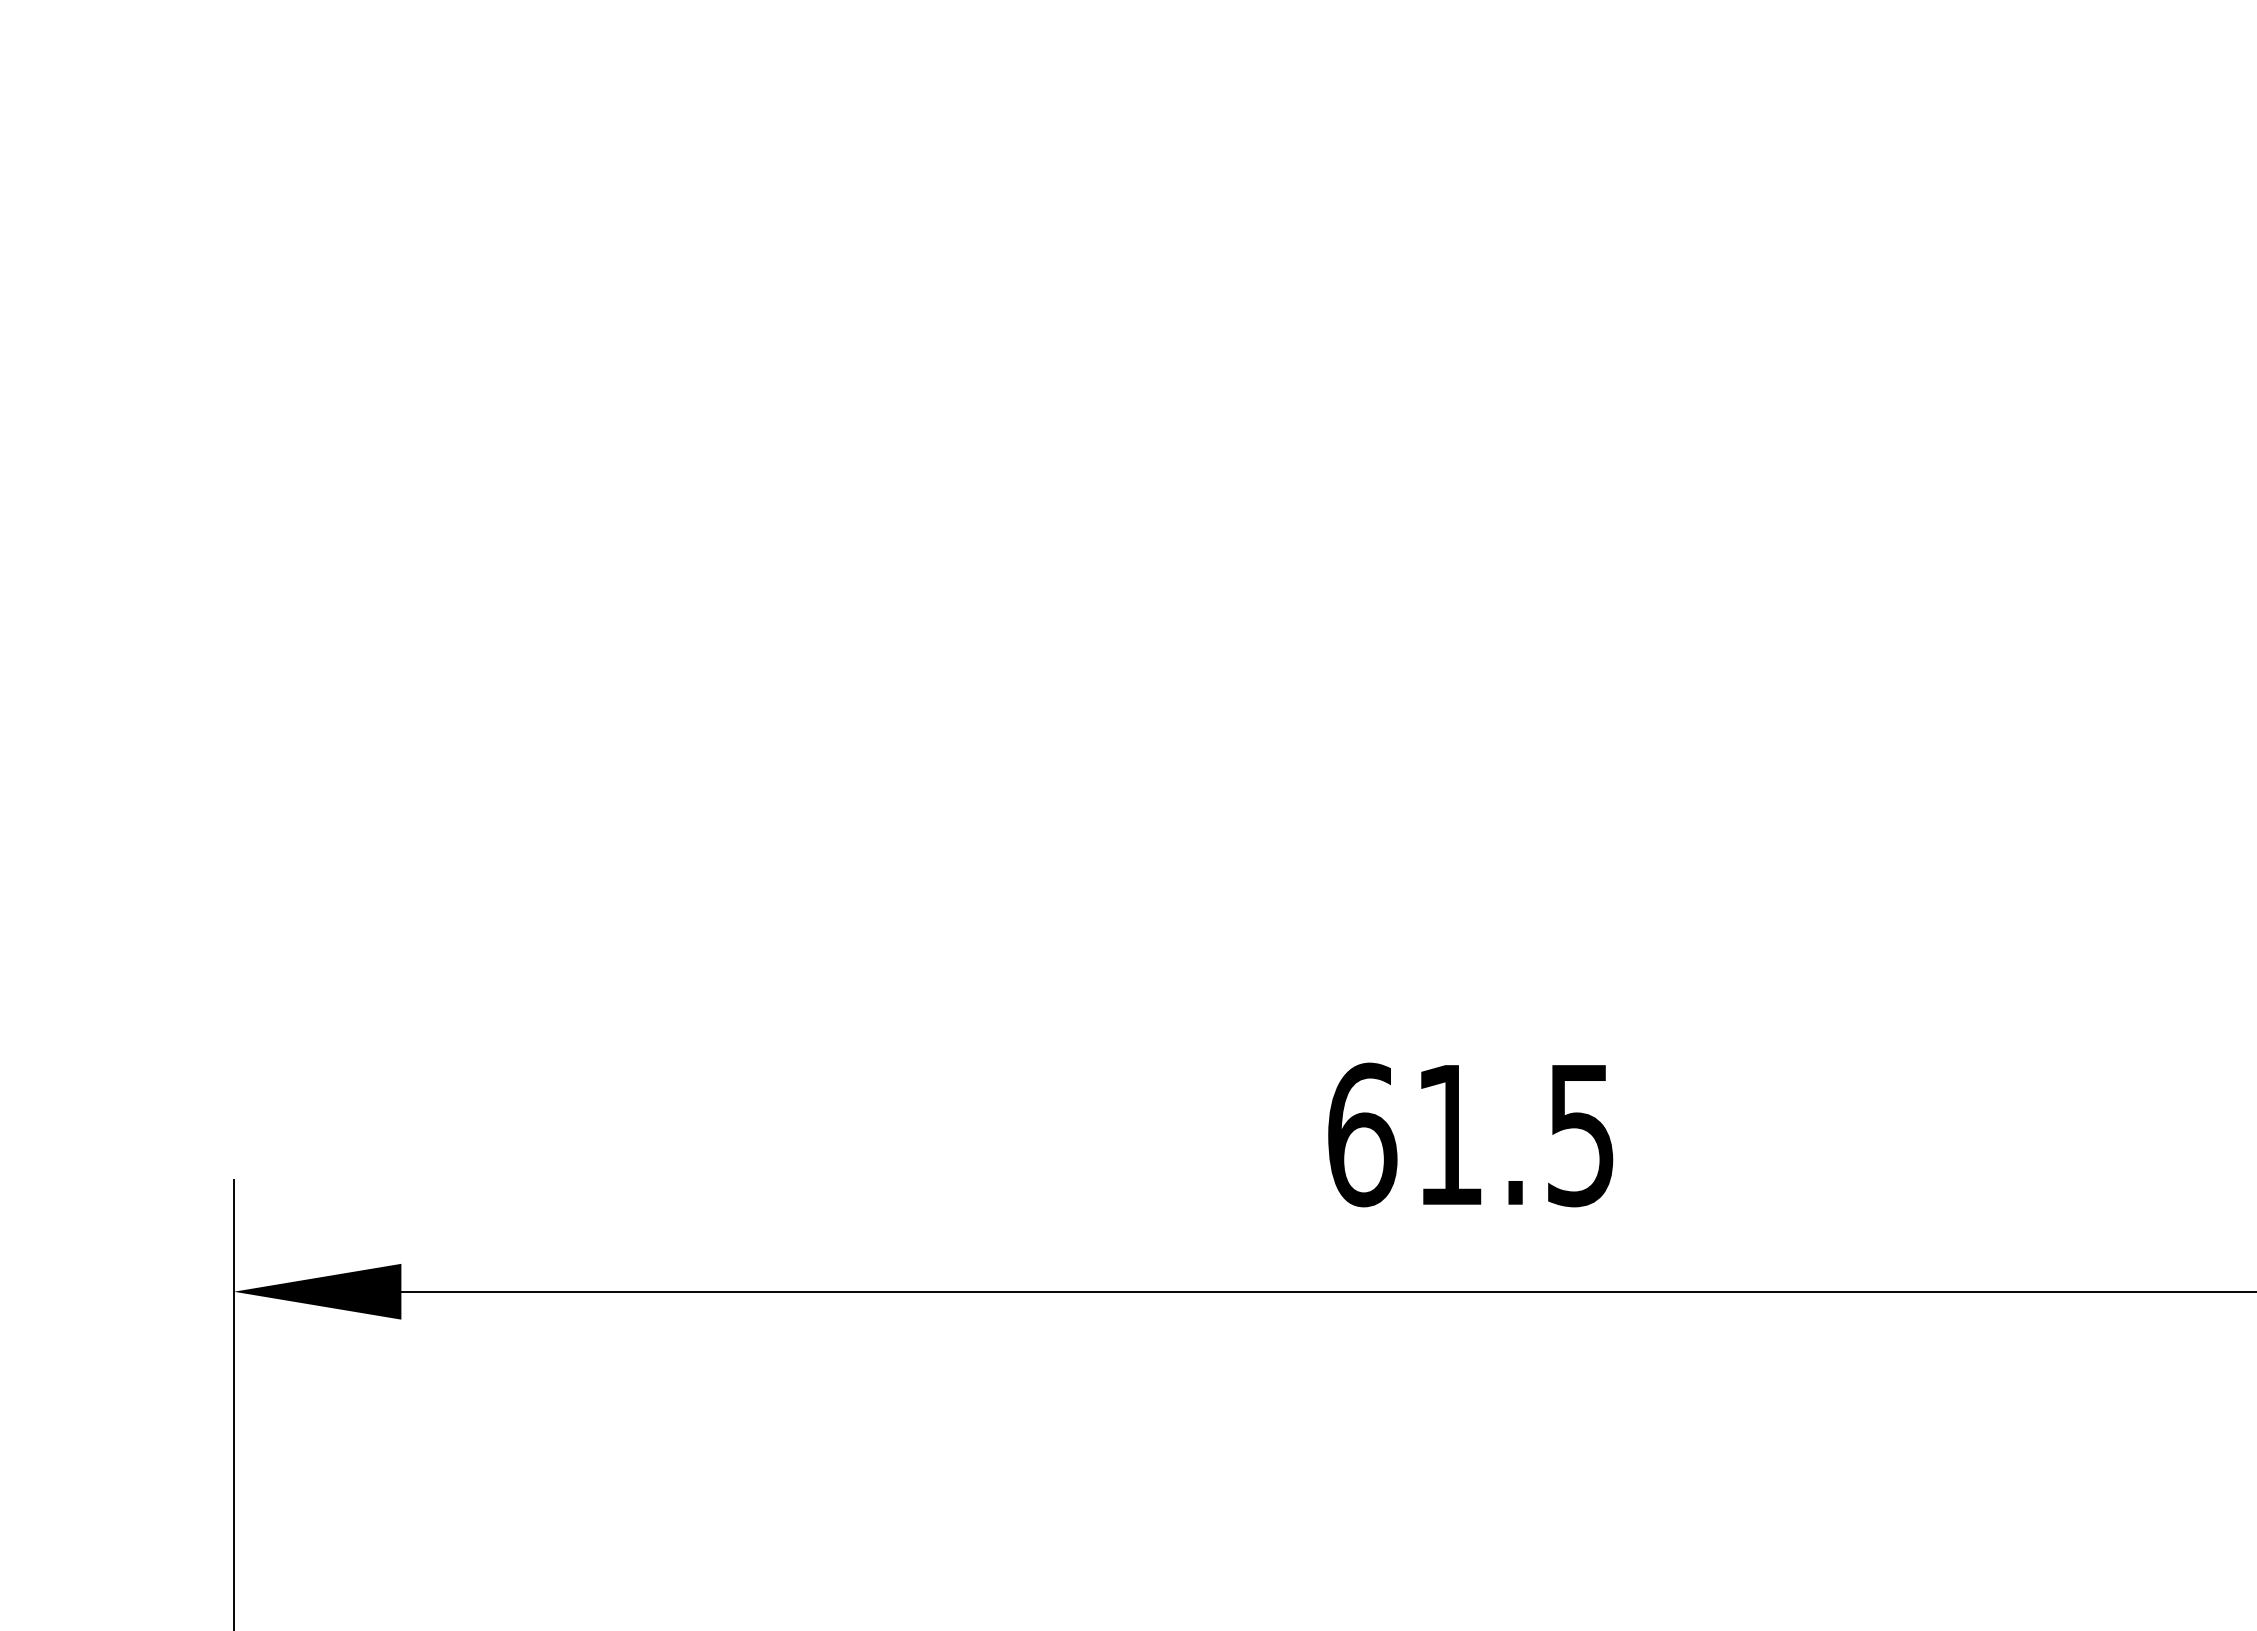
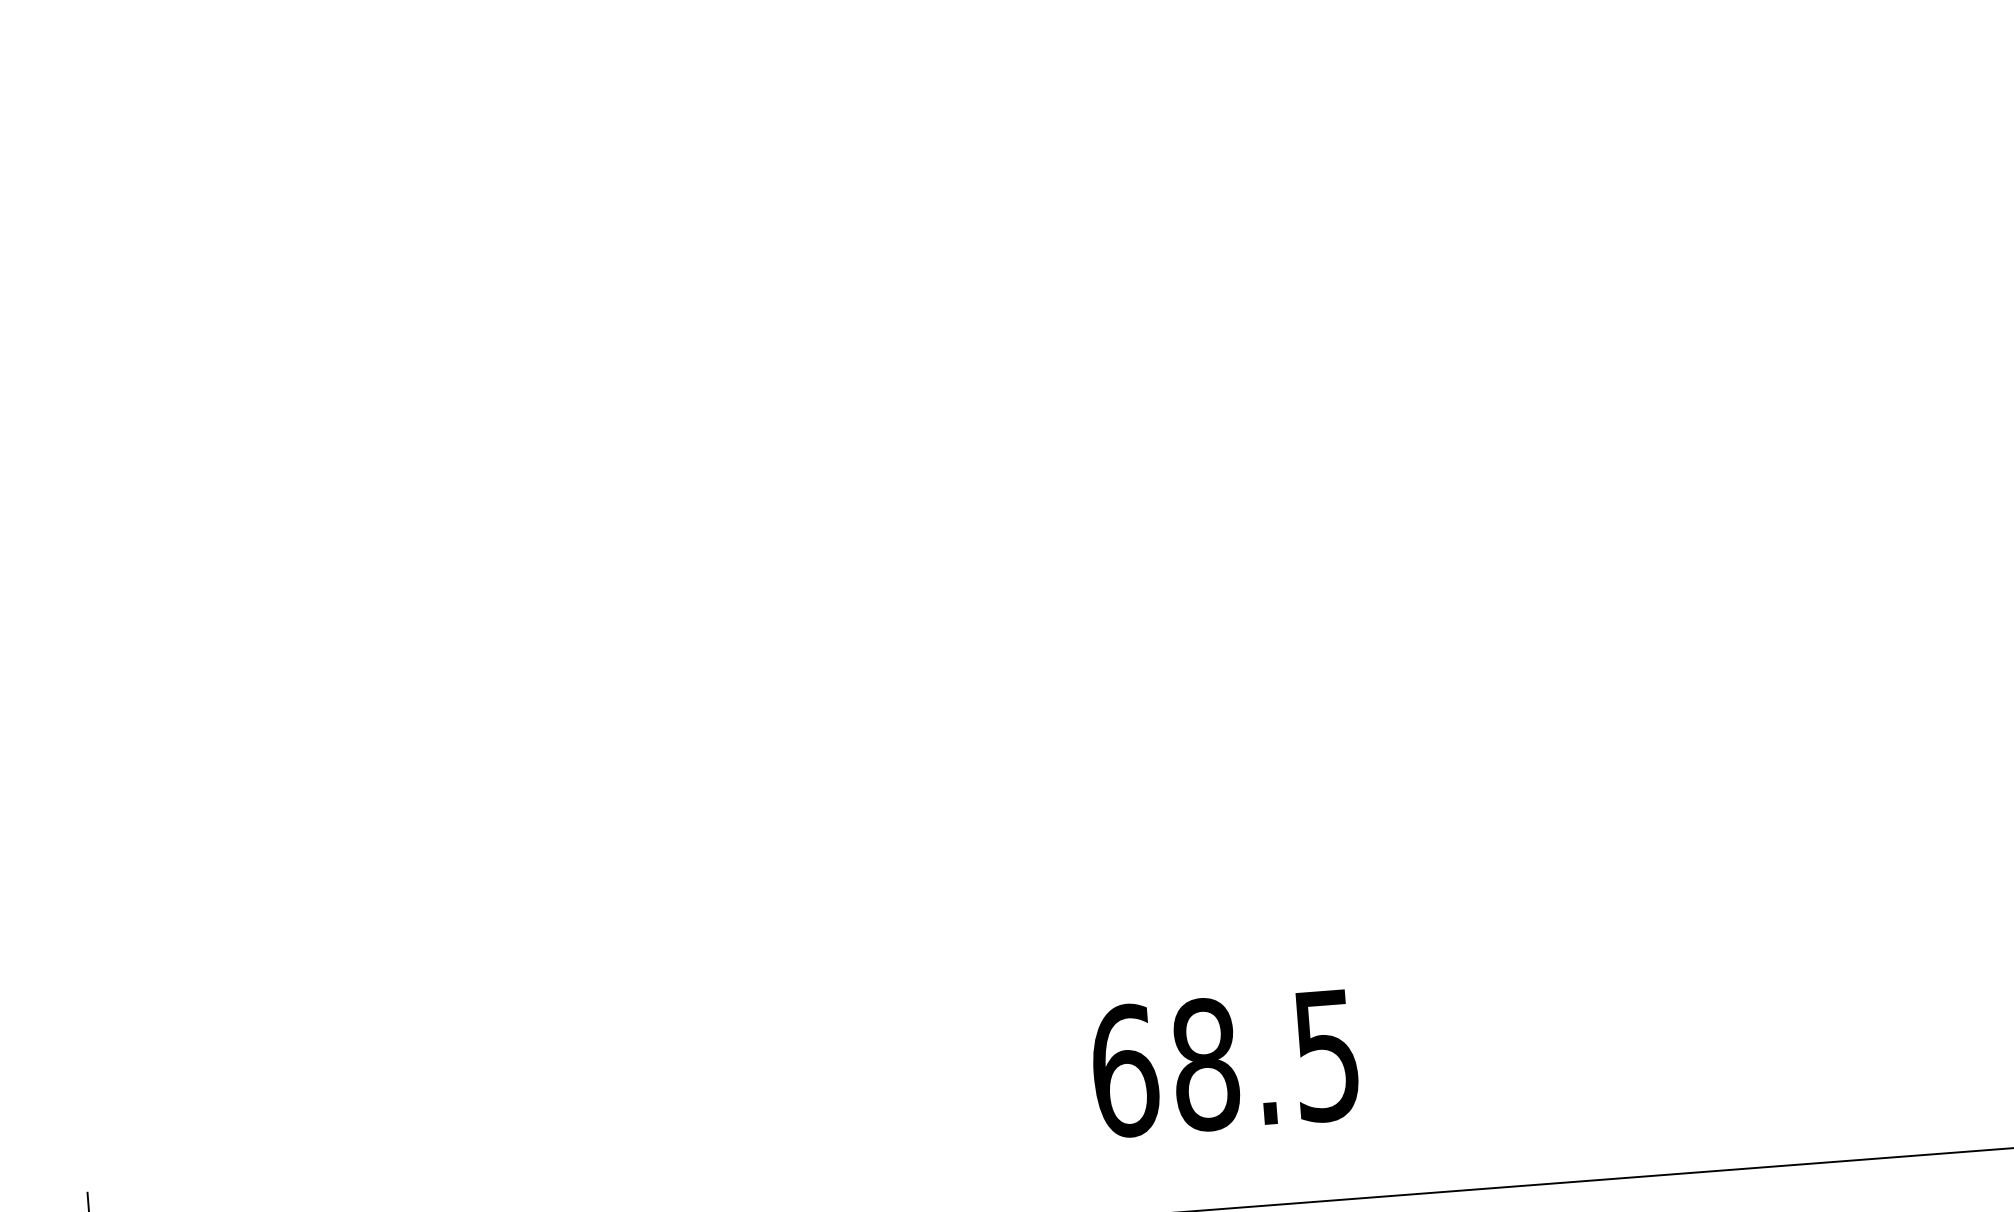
text: (1449, 1134) -> (1205, 1064), 61.5 -> 68.5

